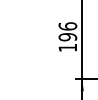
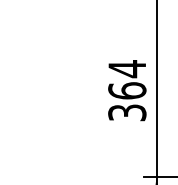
text: (67, 36) -> (126, 89), 196 -> 364

